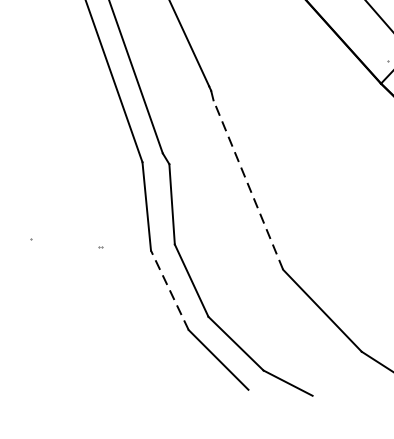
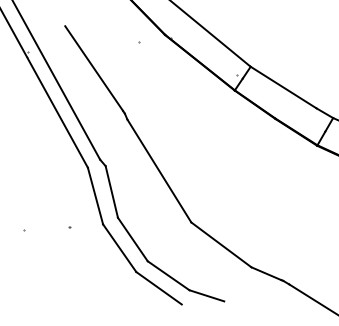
line: (248, 185) -> (159, 171), dashed -> solid
line: (169, 289) -> (119, 247), dashed -> solid

